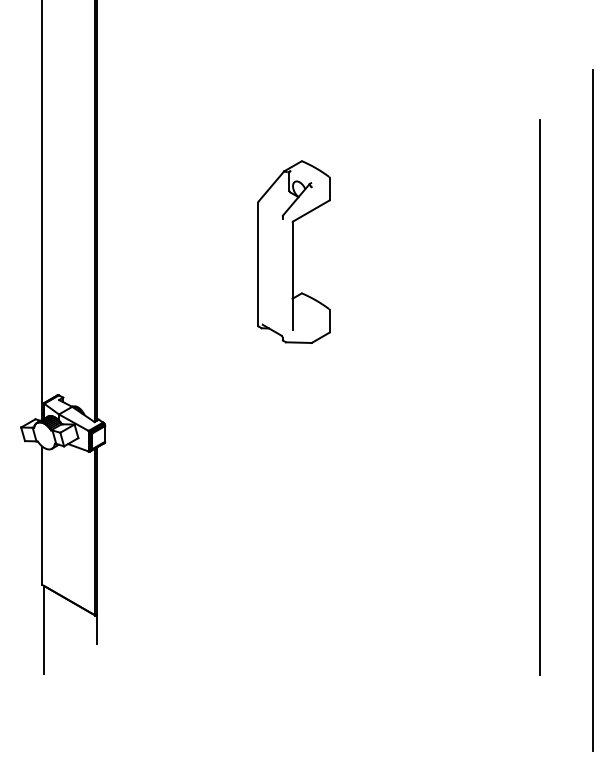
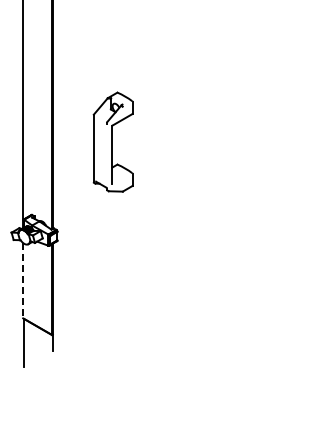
part: (292, 250) -> (112, 141), moved
line: (538, 396) -> (293, 215), removed
line: (592, 410) -> (322, 223), removed
line: (43, 515) -> (23, 280), solid -> dashed

